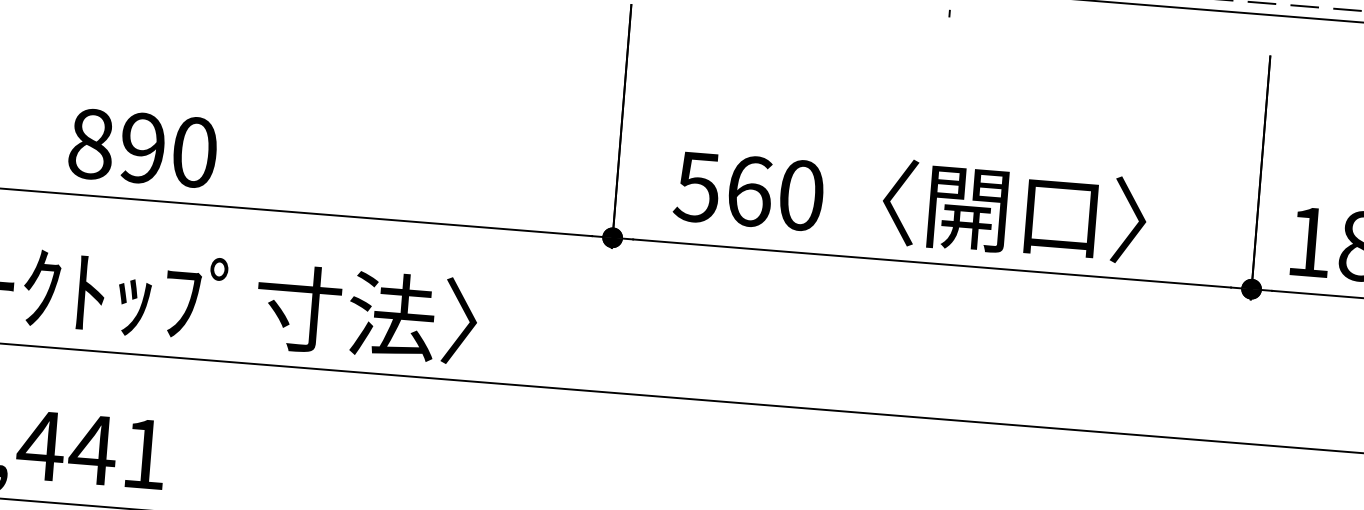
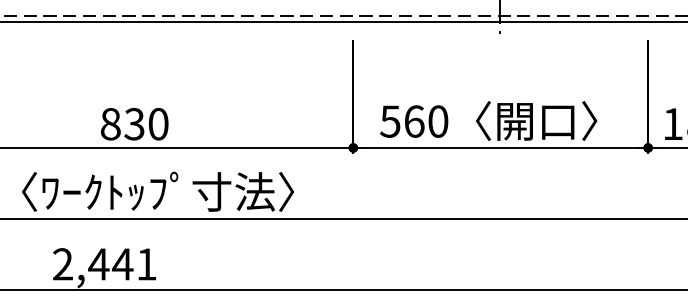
text: (142, 148) -> (134, 124), 890 -> 830

